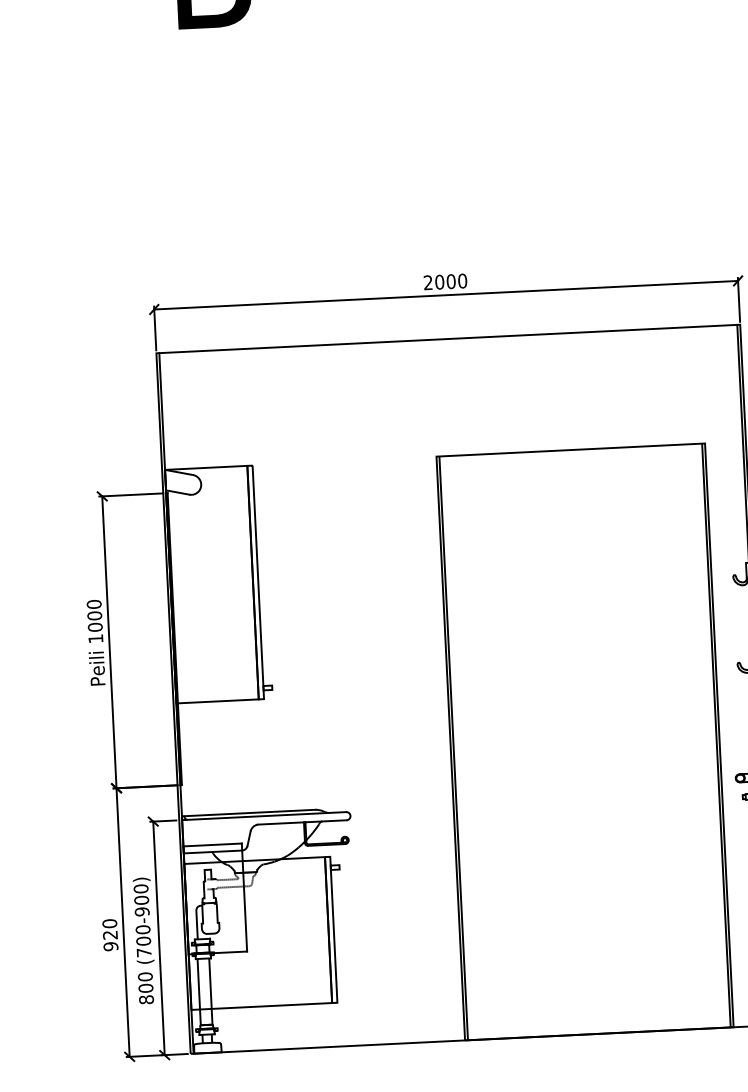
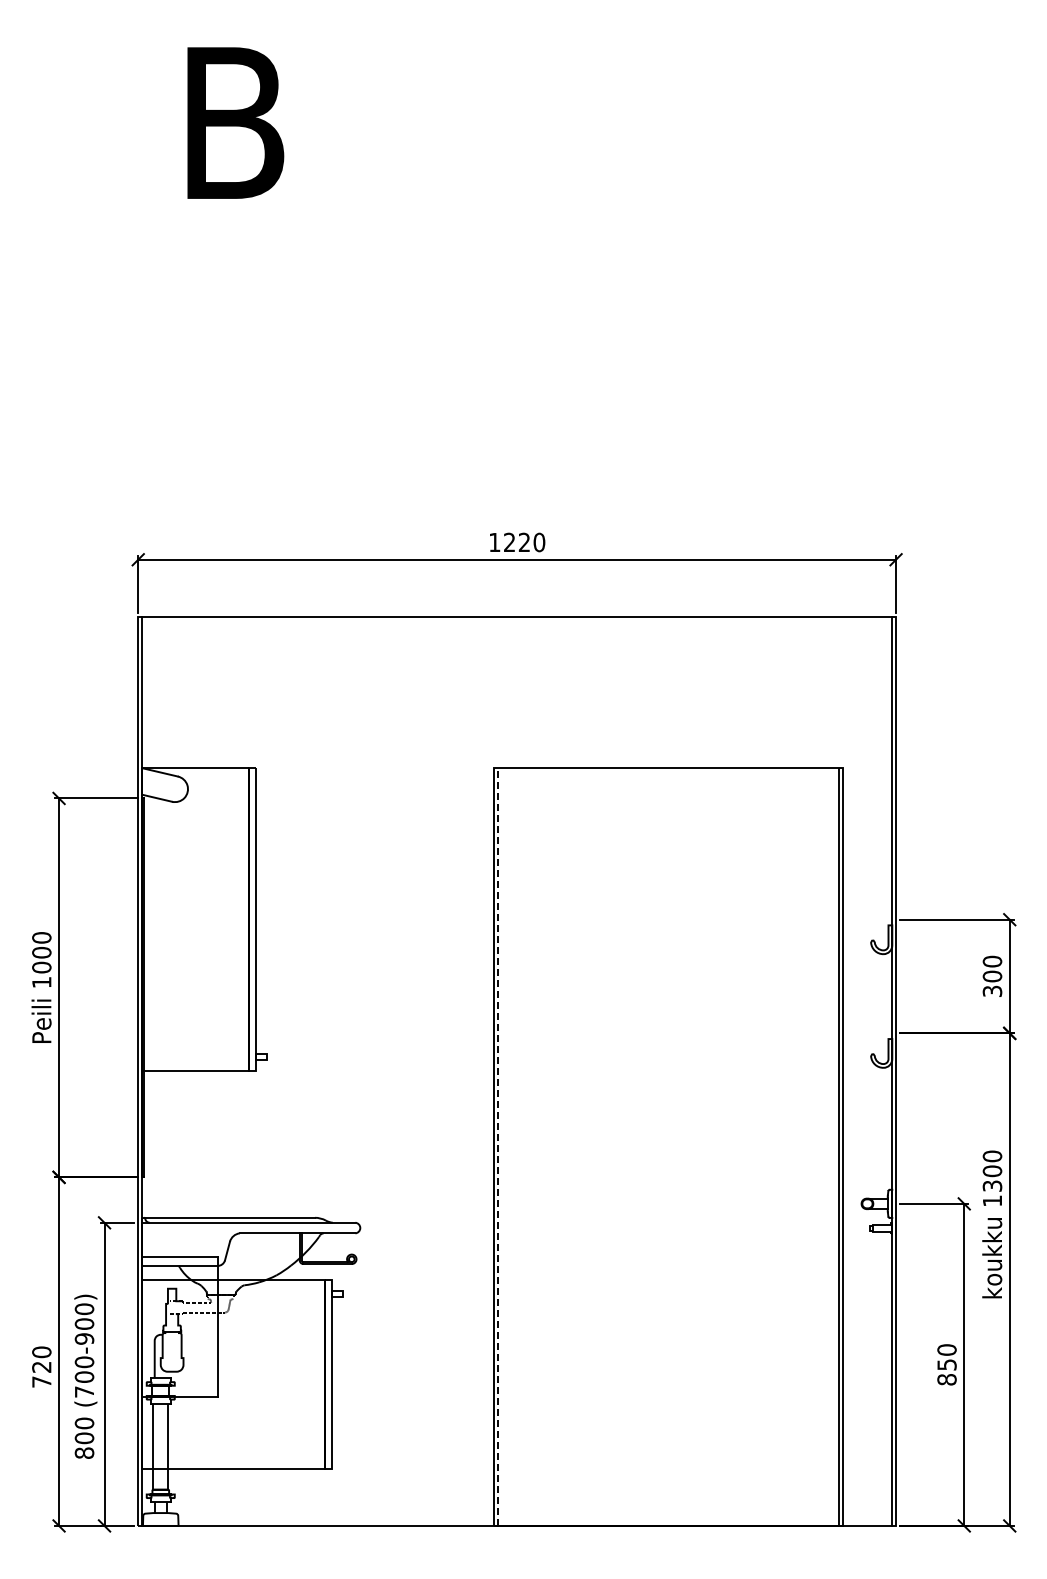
text: (439, 282) -> (509, 542), 2000 -> 1220
line: (453, 748) -> (498, 1147), solid -> dashed
text: (110, 946) -> (41, 1381), 920 -> 720

